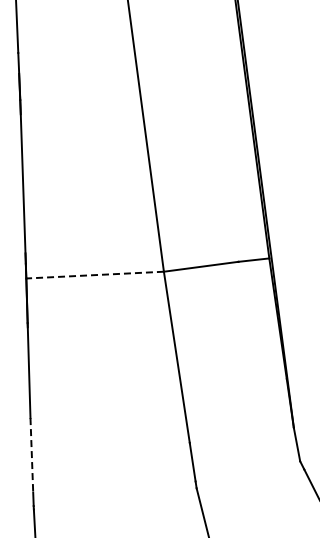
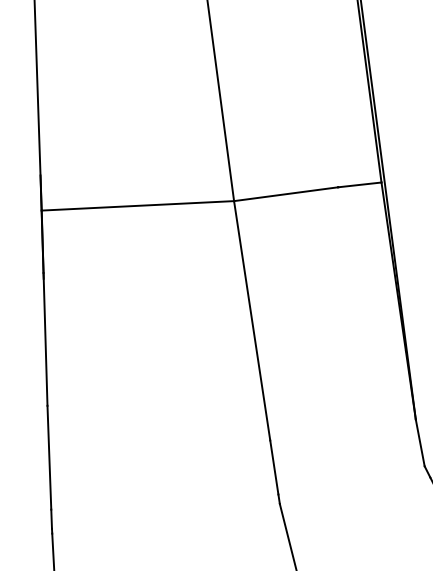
line: (95, 275) -> (138, 206), dashed -> solid
line: (31, 455) -> (48, 458), dashed -> solid

